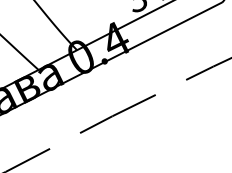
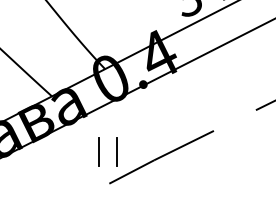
part: (78, 109) -> (107, 151), added

